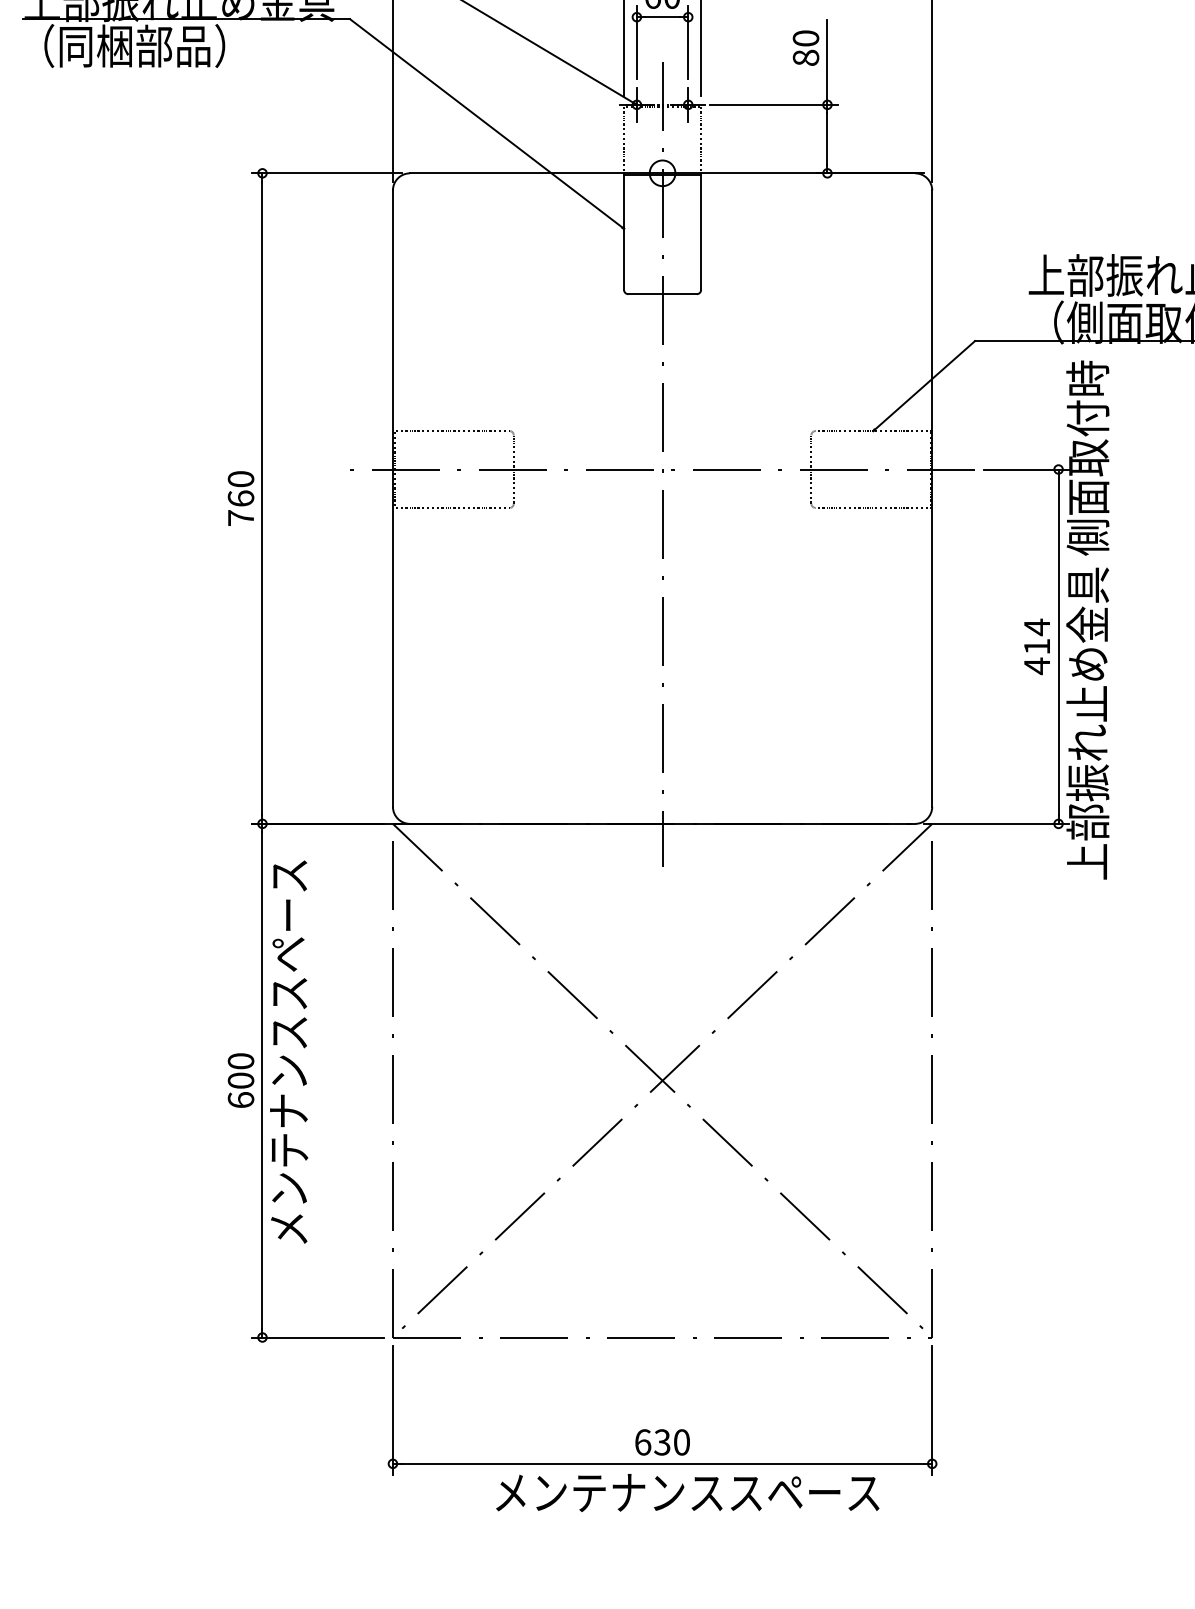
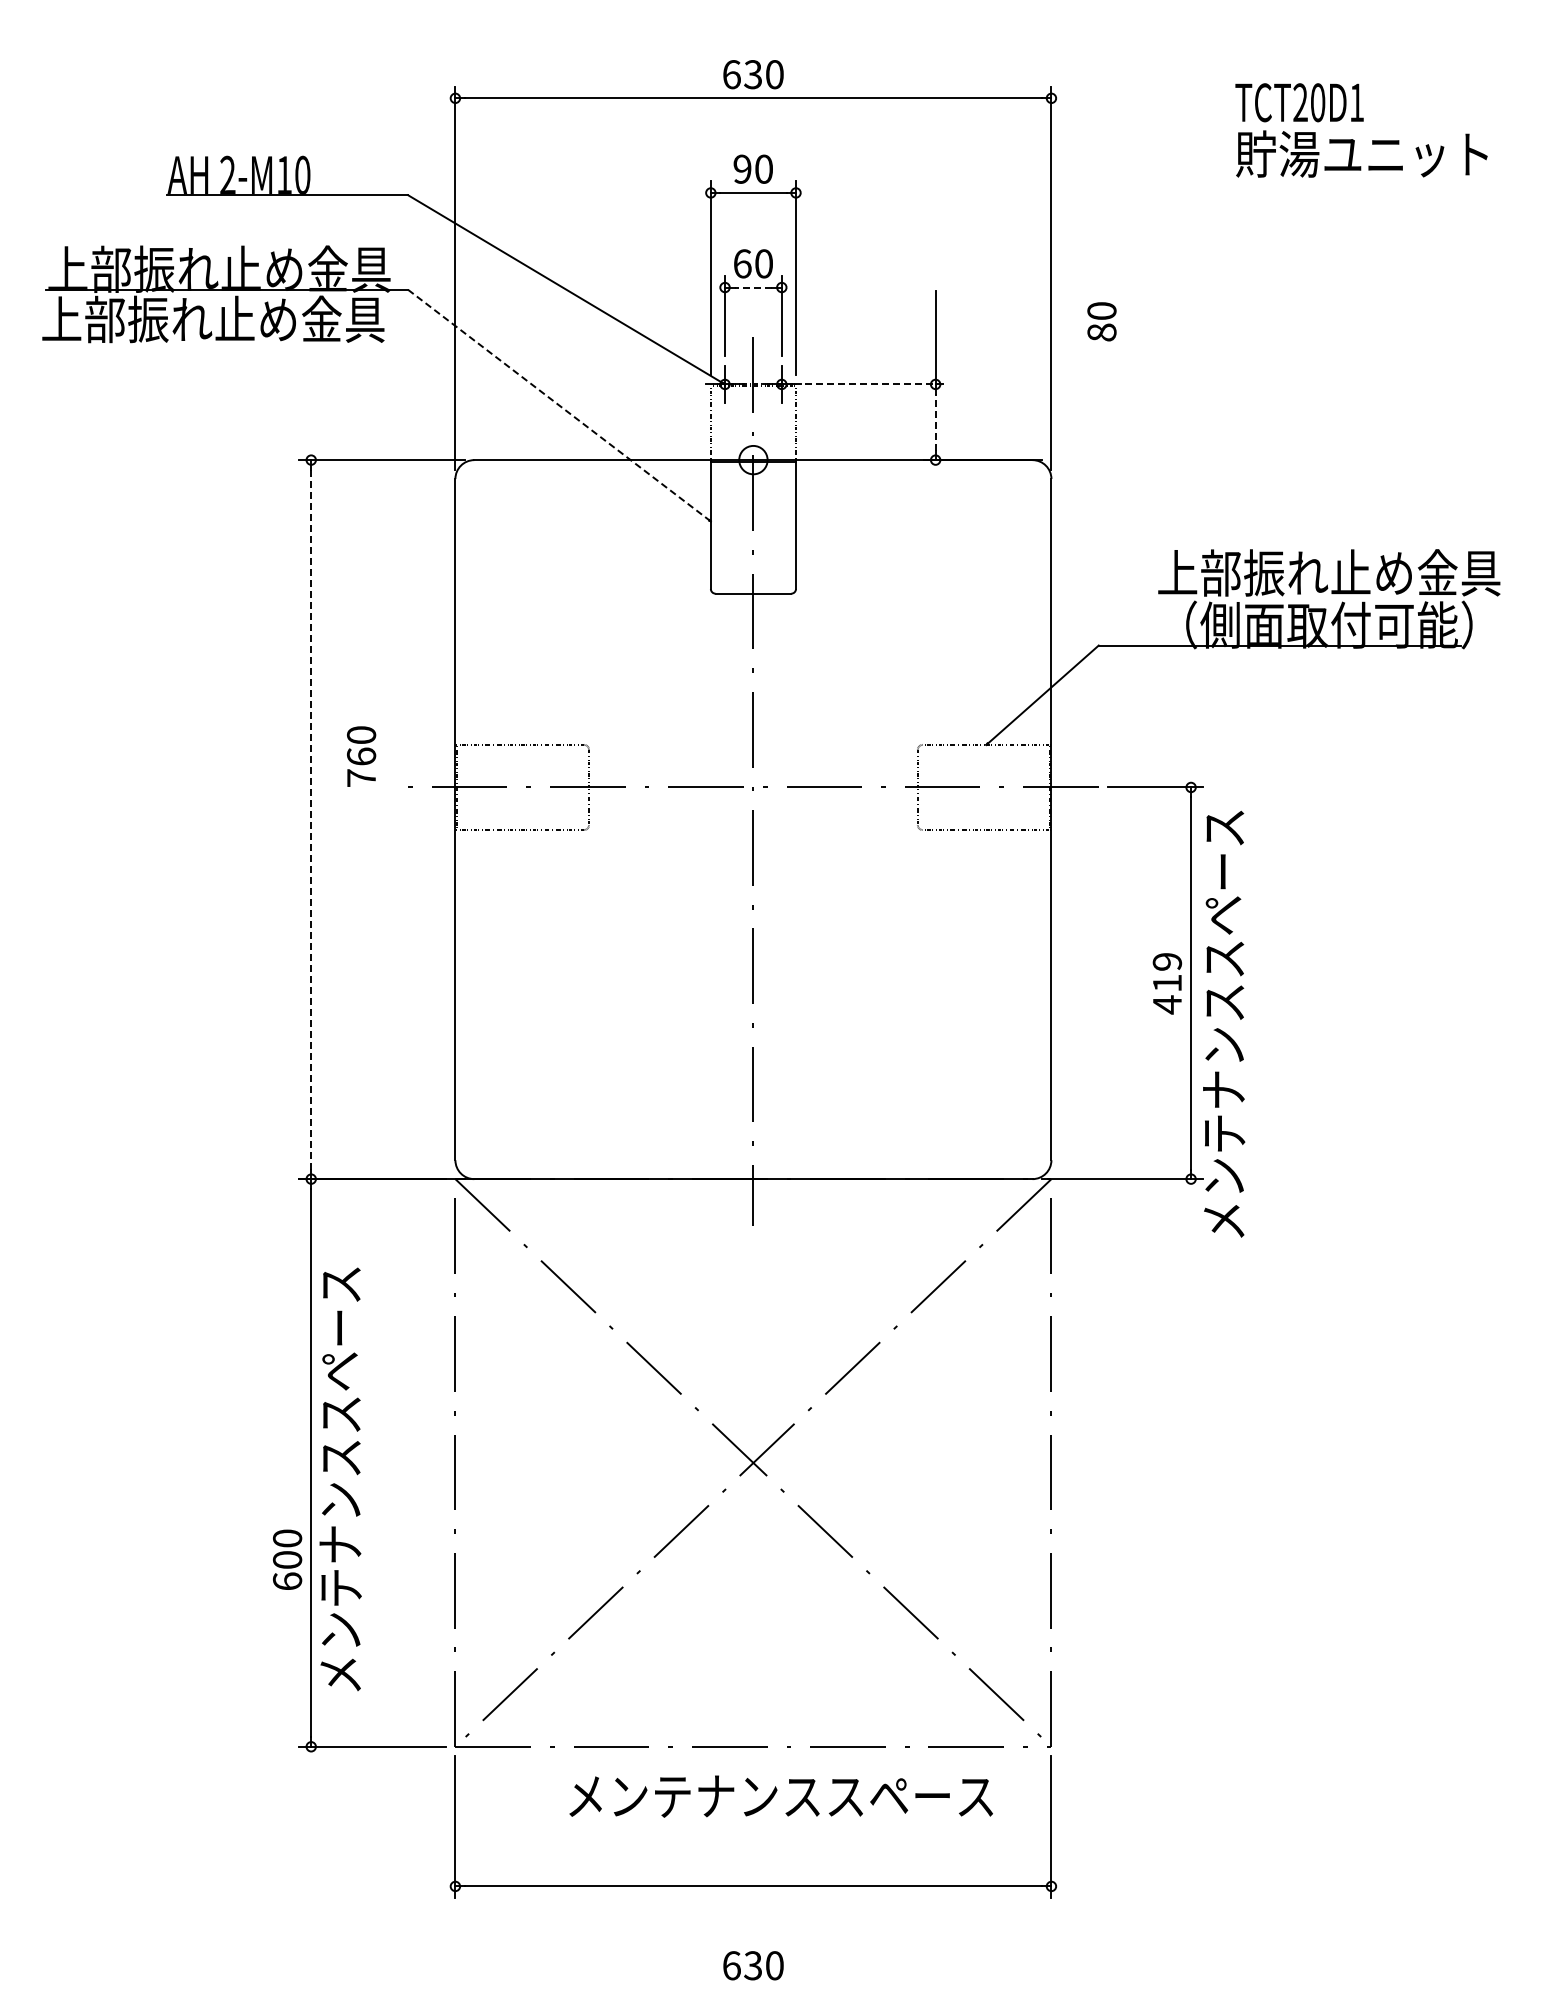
line: (662, 17) -> (753, 287), solid -> dashed
text: (174, 46) -> (213, 319), （同梱部品） -> 上部振れ止め金具
text: (805, 47) -> (1101, 321), moved
line: (773, 104) -> (876, 384), solid -> dashed
line: (487, 123) -> (559, 405), solid -> dashed
line: (827, 138) -> (935, 421), solid -> dashed
text: (241, 498) -> (361, 756), moved
line: (262, 498) -> (311, 819), solid -> dashed
text: (1087, 619) -> (1223, 953), 上部振れ止め金具 側面取付時 -> メンテナンススペース
text: (1037, 626) -> (1167, 961), 414 -> 419
text: (288, 1052) -> (340, 1479), moved
text: (241, 1080) -> (287, 1559), moved
text: (662, 1442) -> (753, 1965), moved
text: (687, 1492) -> (780, 1796), moved

